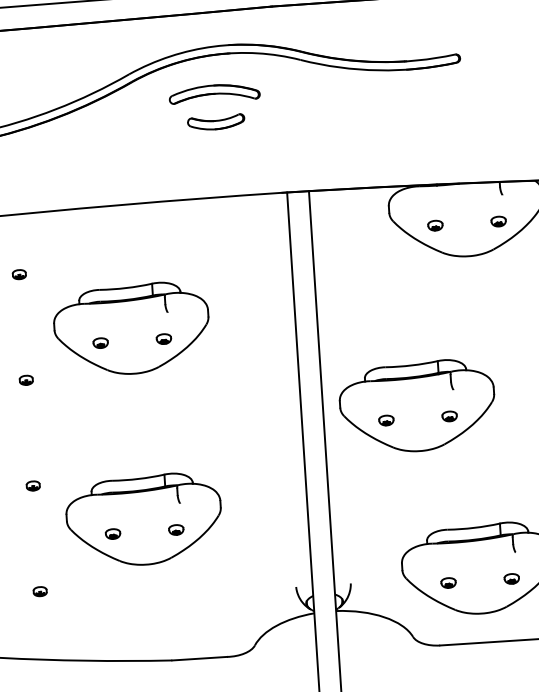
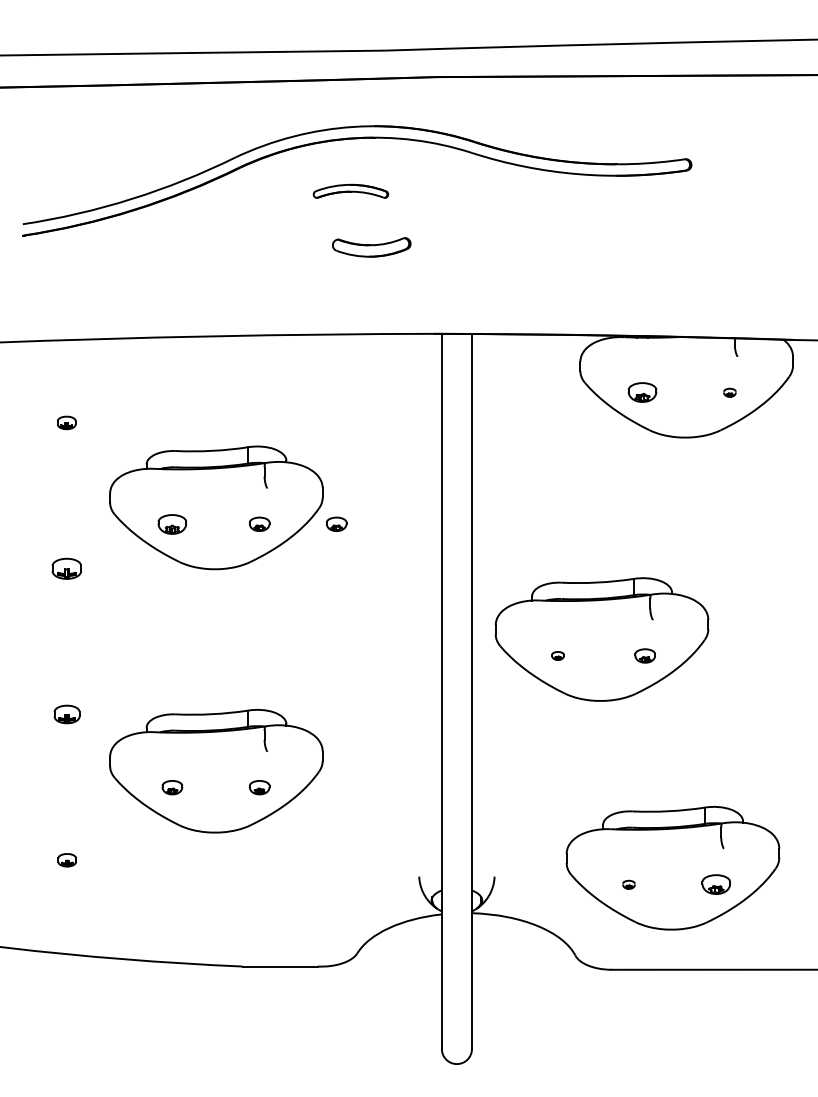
part: (214, 93) -> (350, 191), size x0.6
part: (216, 122) -> (371, 247), moved
part: (498, 221) -> (729, 392), size x0.6
part: (435, 225) -> (642, 392), size x1.4
part: (219, 334) -> (336, 523), added
part: (100, 342) -> (172, 523), size x1.4
part: (26, 380) -> (66, 568), size x1.6
part: (386, 420) -> (557, 655), size x0.6
part: (32, 486) -> (66, 714), size x1.4
part: (511, 578) -> (715, 884), size x1.4
part: (448, 582) -> (628, 884), size x0.6

